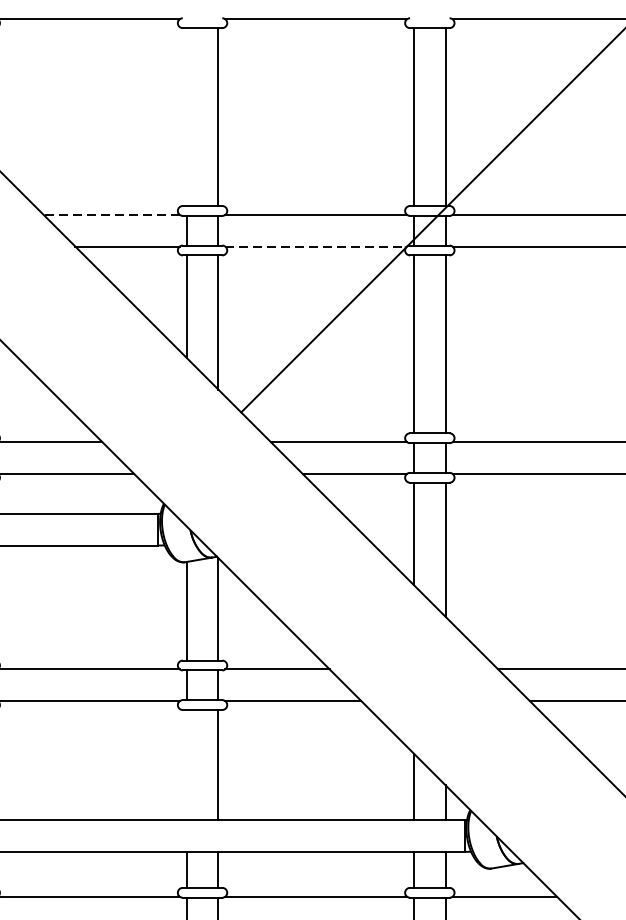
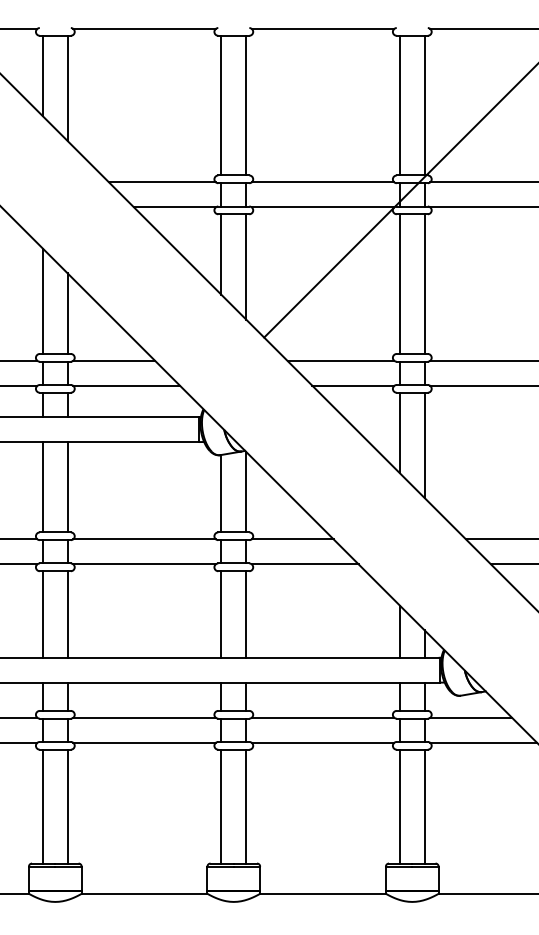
line: (186, 116) -> (221, 105), added
line: (111, 214) -> (162, 182), dashed -> solid
line: (316, 246) -> (323, 207), dashed -> solid
line: (186, 765) -> (221, 614), added

